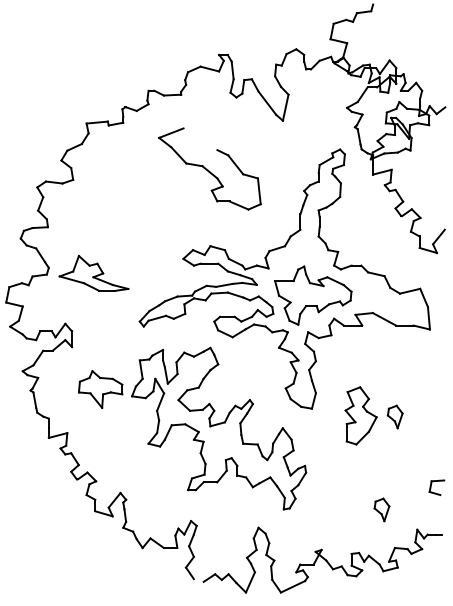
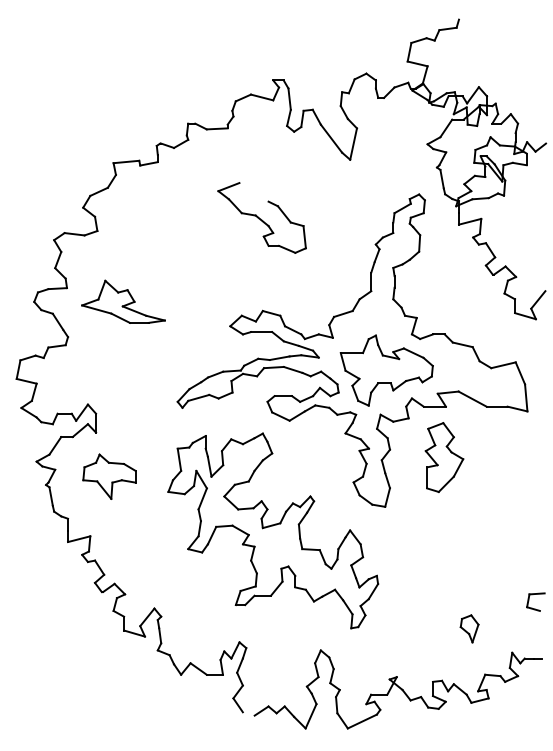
part: (209, 168) -> (261, 217), size x0.71
part: (94, 273) -> (123, 301), moved
part: (100, 389) -> (109, 476), moved
part: (361, 415) -> (444, 457), moved
part: (395, 416) -> (485, 516), removed

